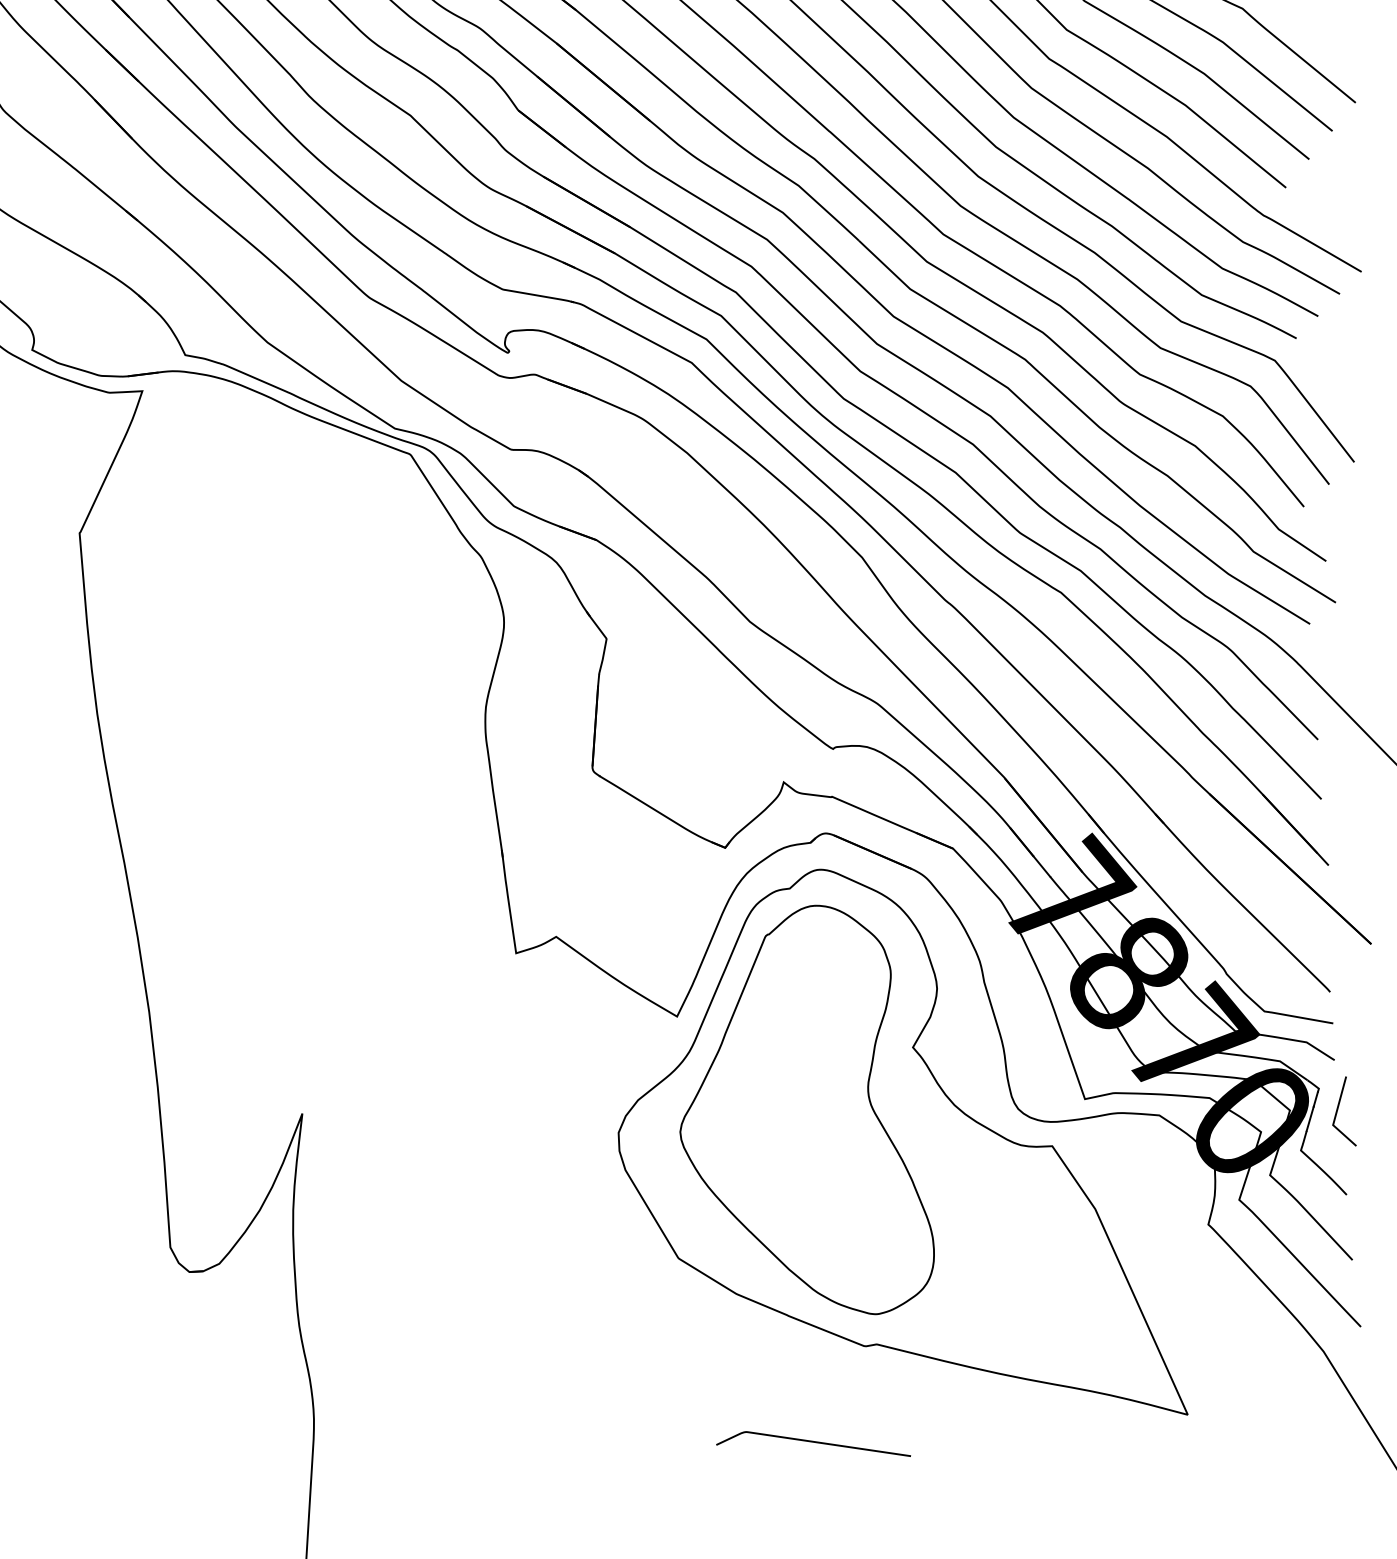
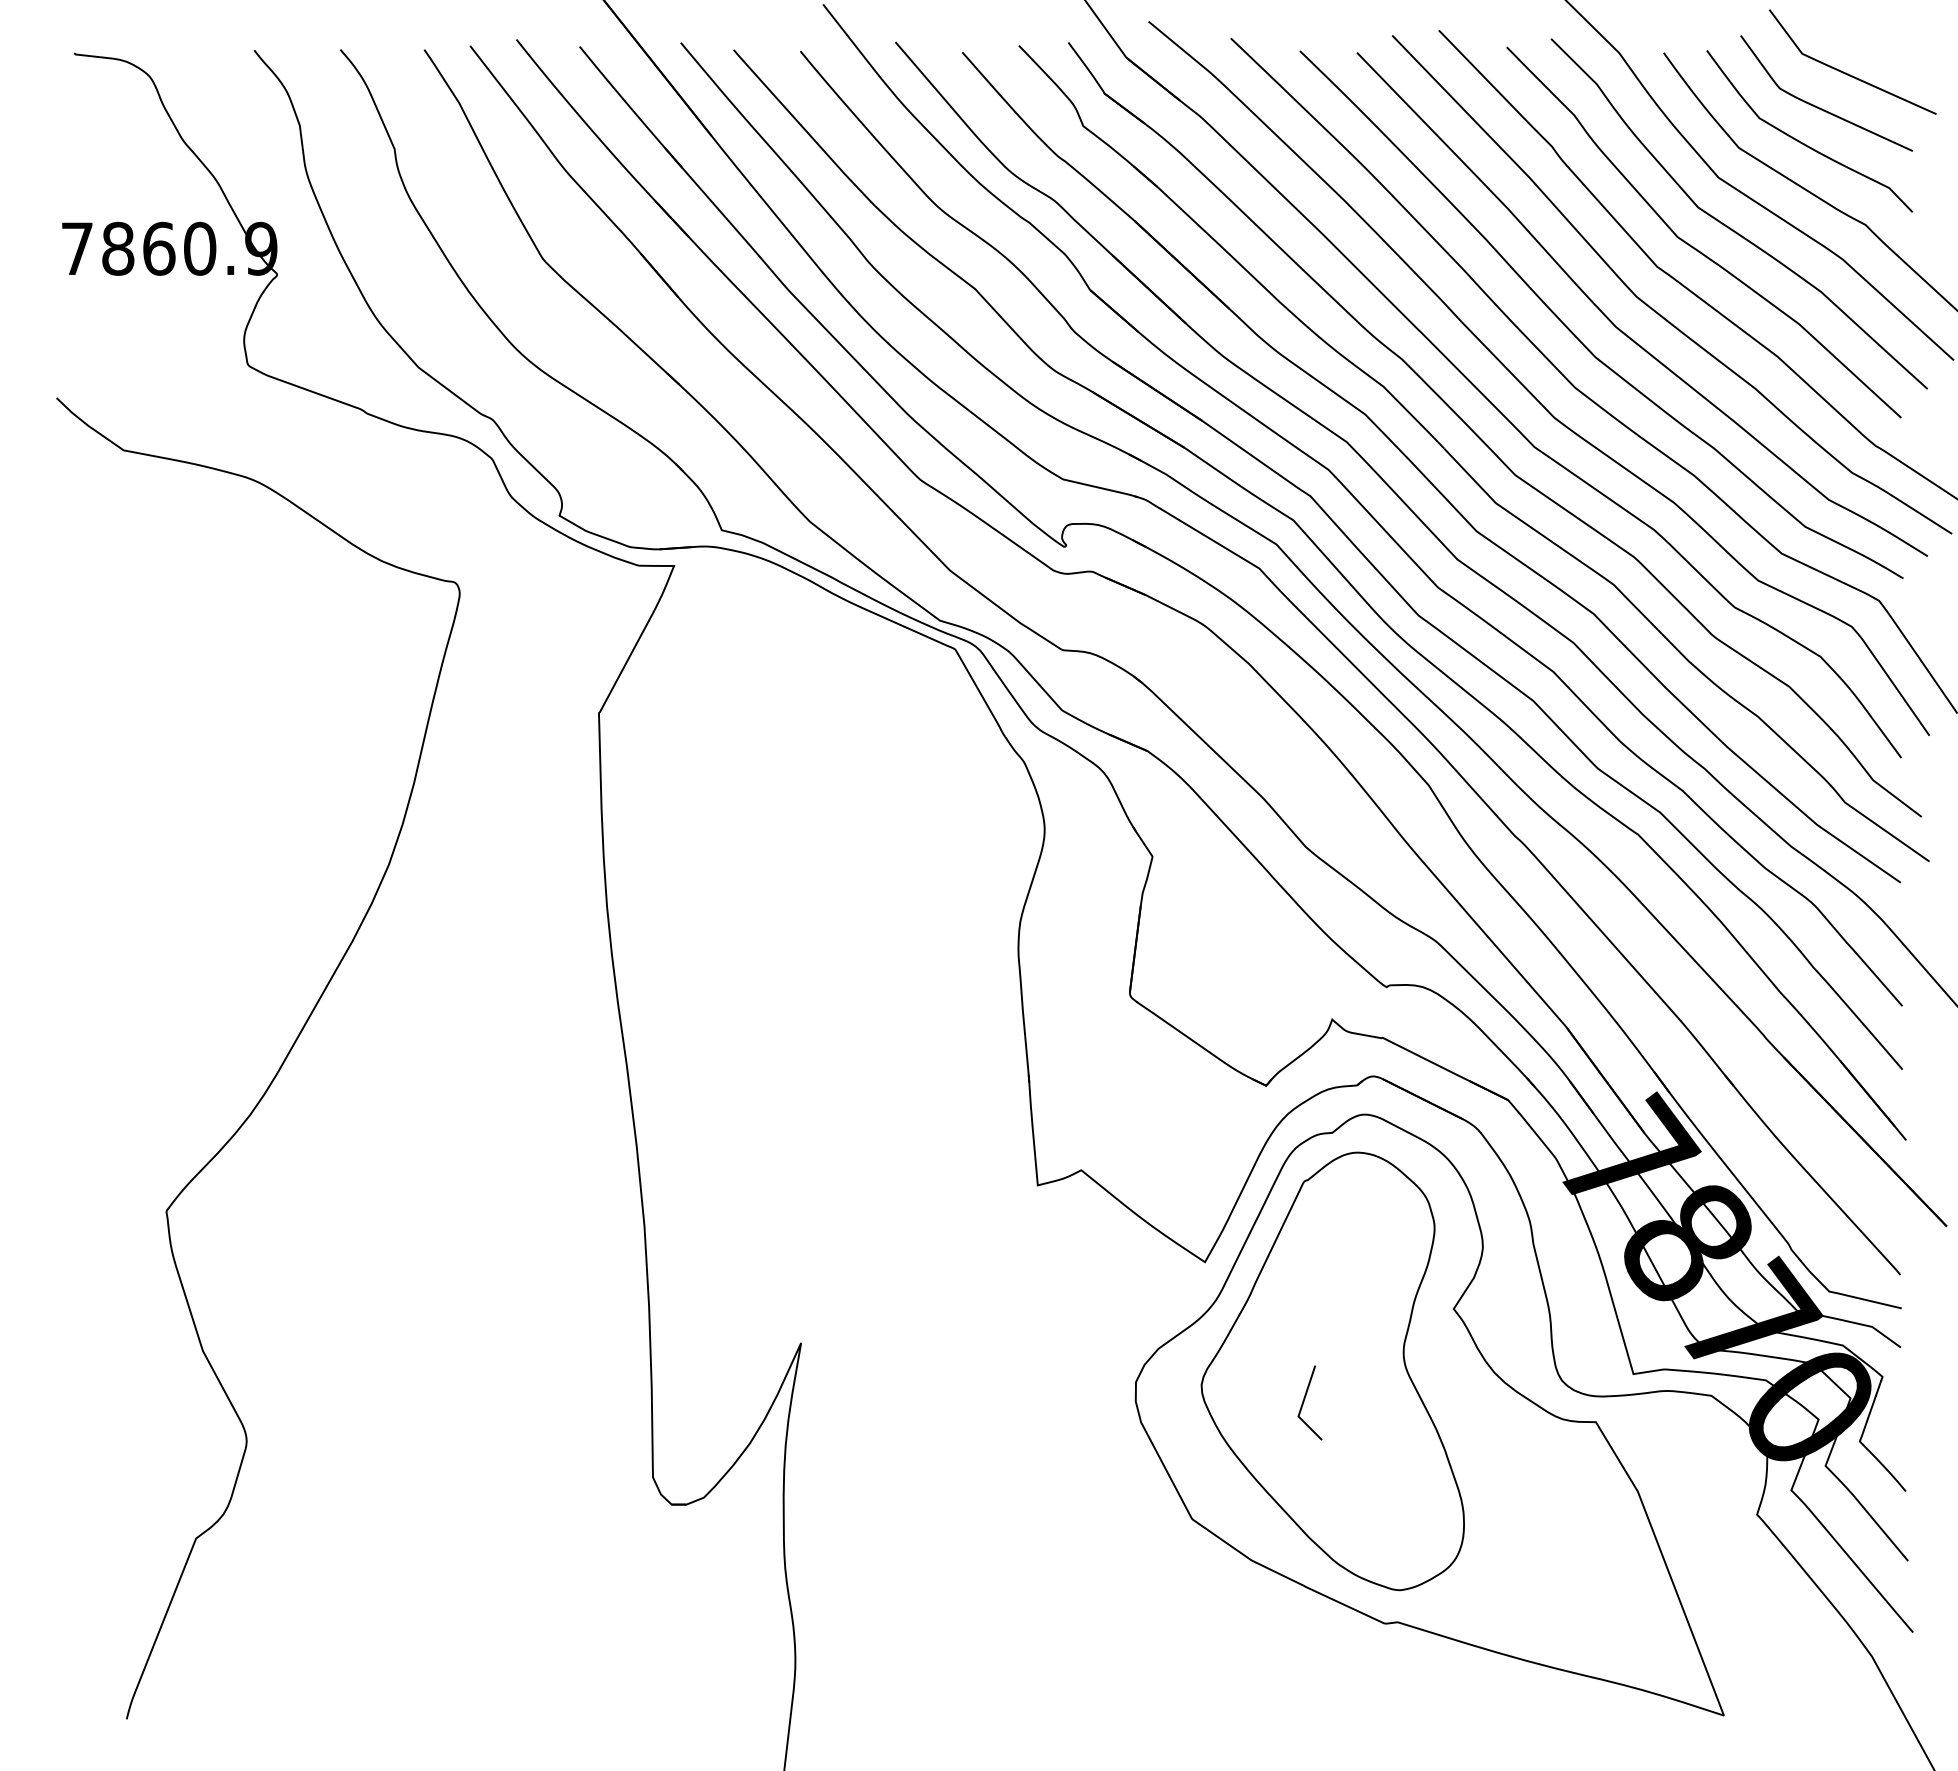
line: (1338, 1108) -> (1305, 1399), moved
curve: (814, 1443) -> (1325, 1723), removed

